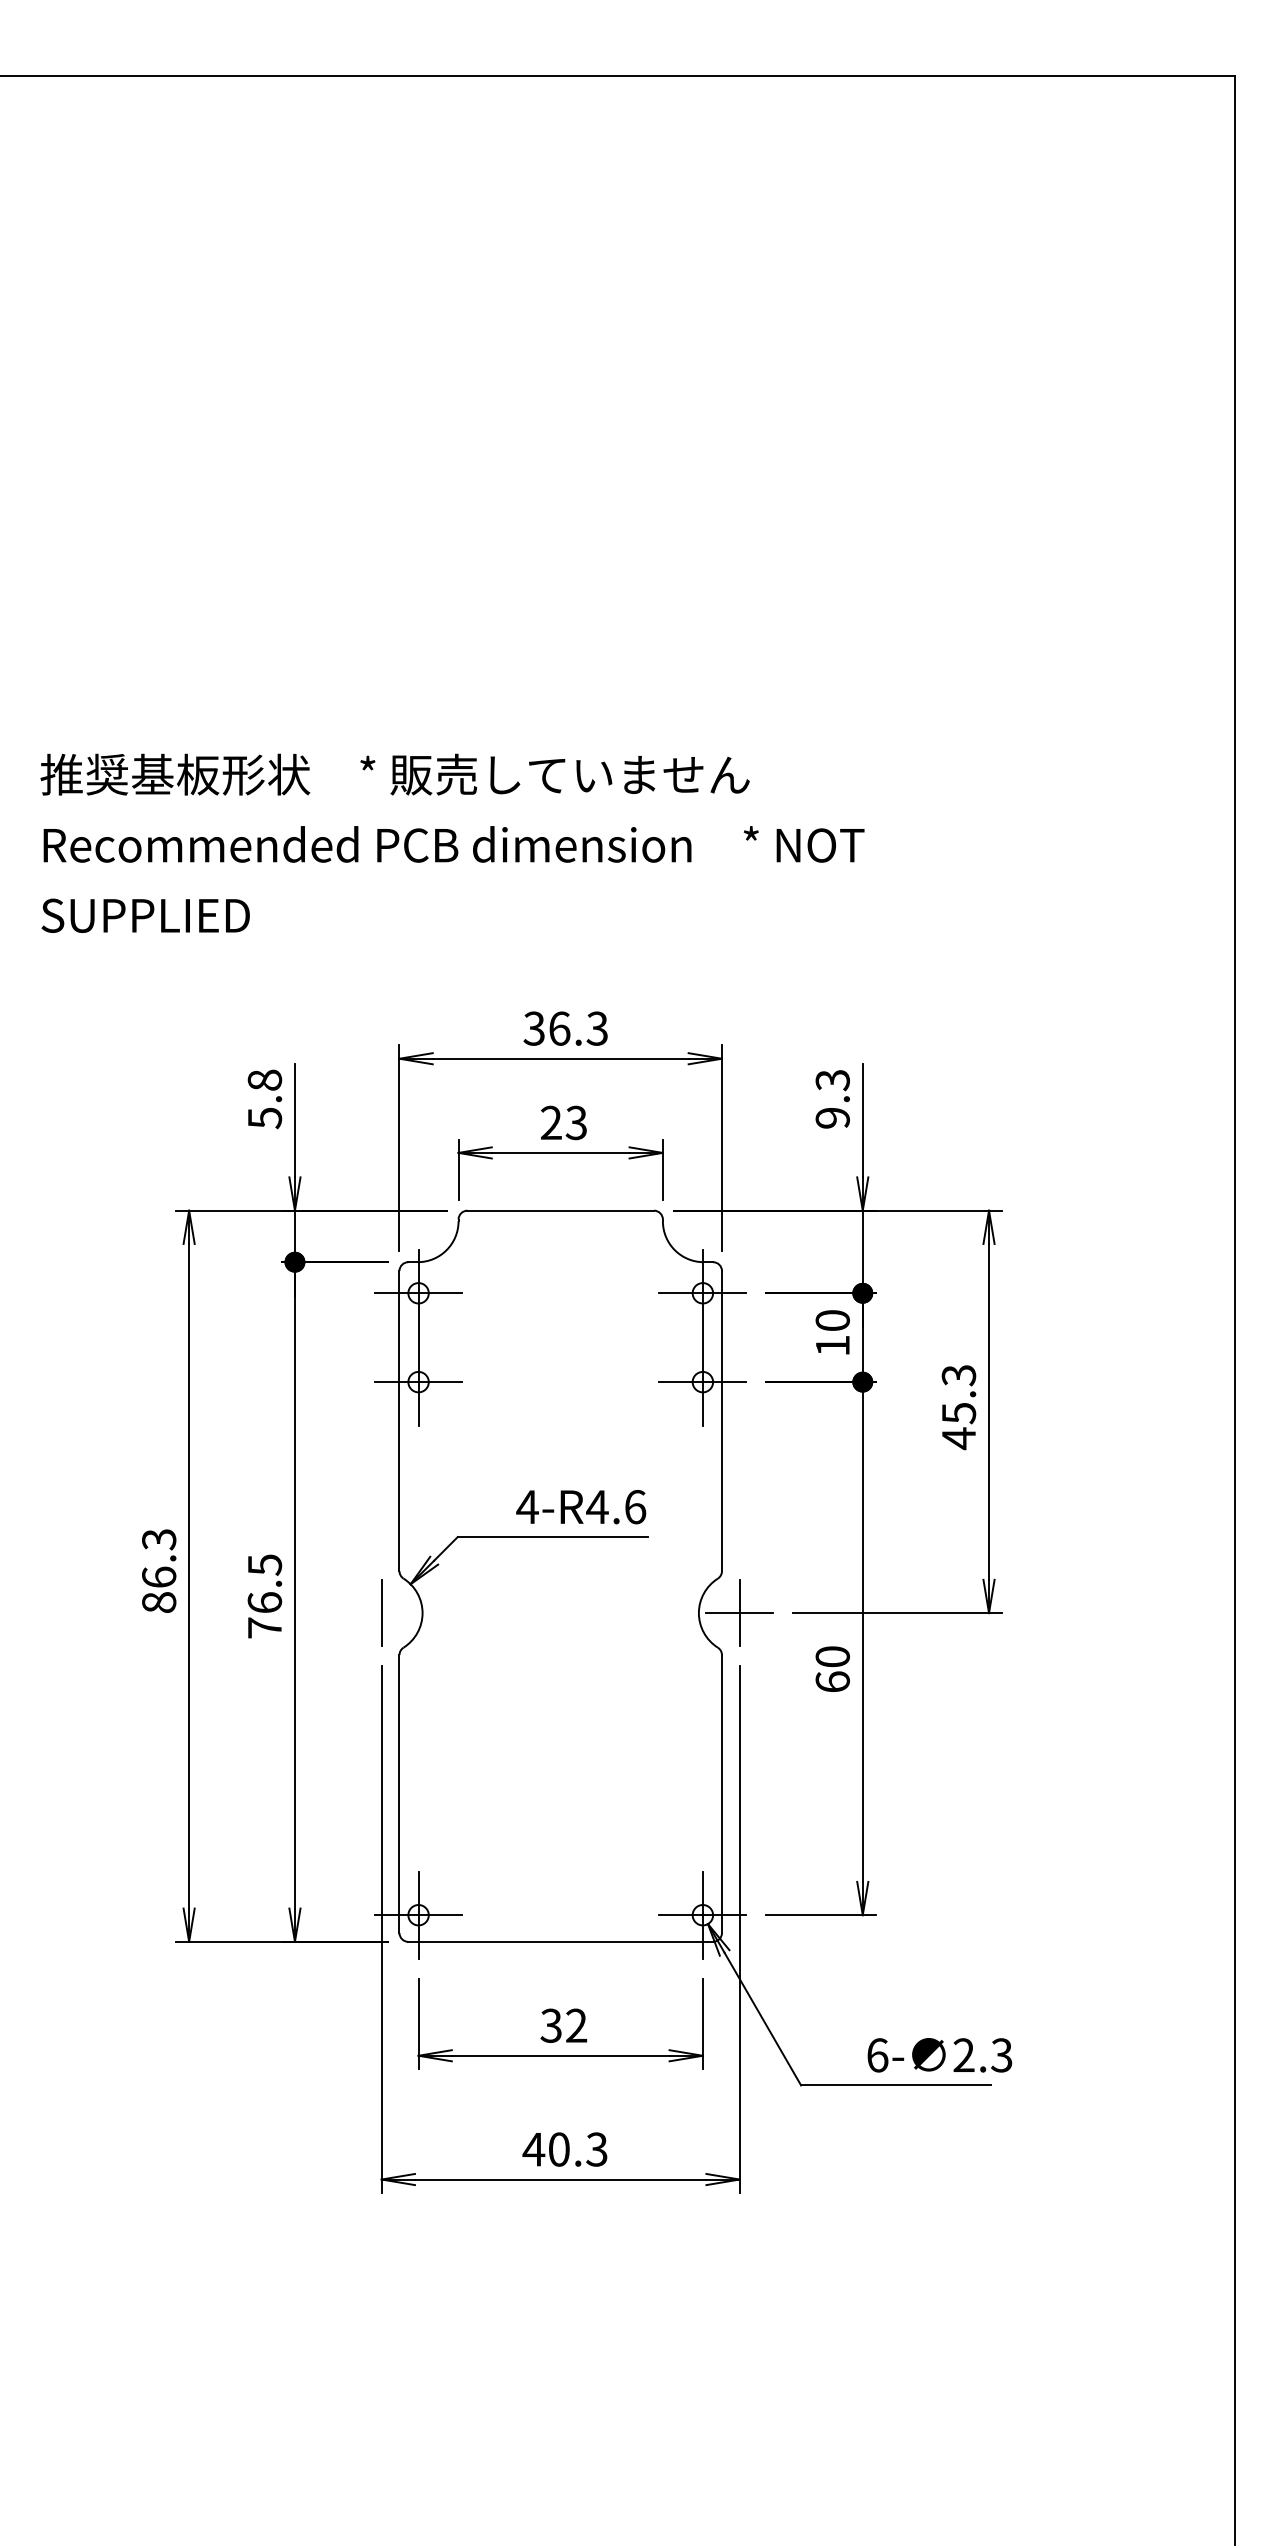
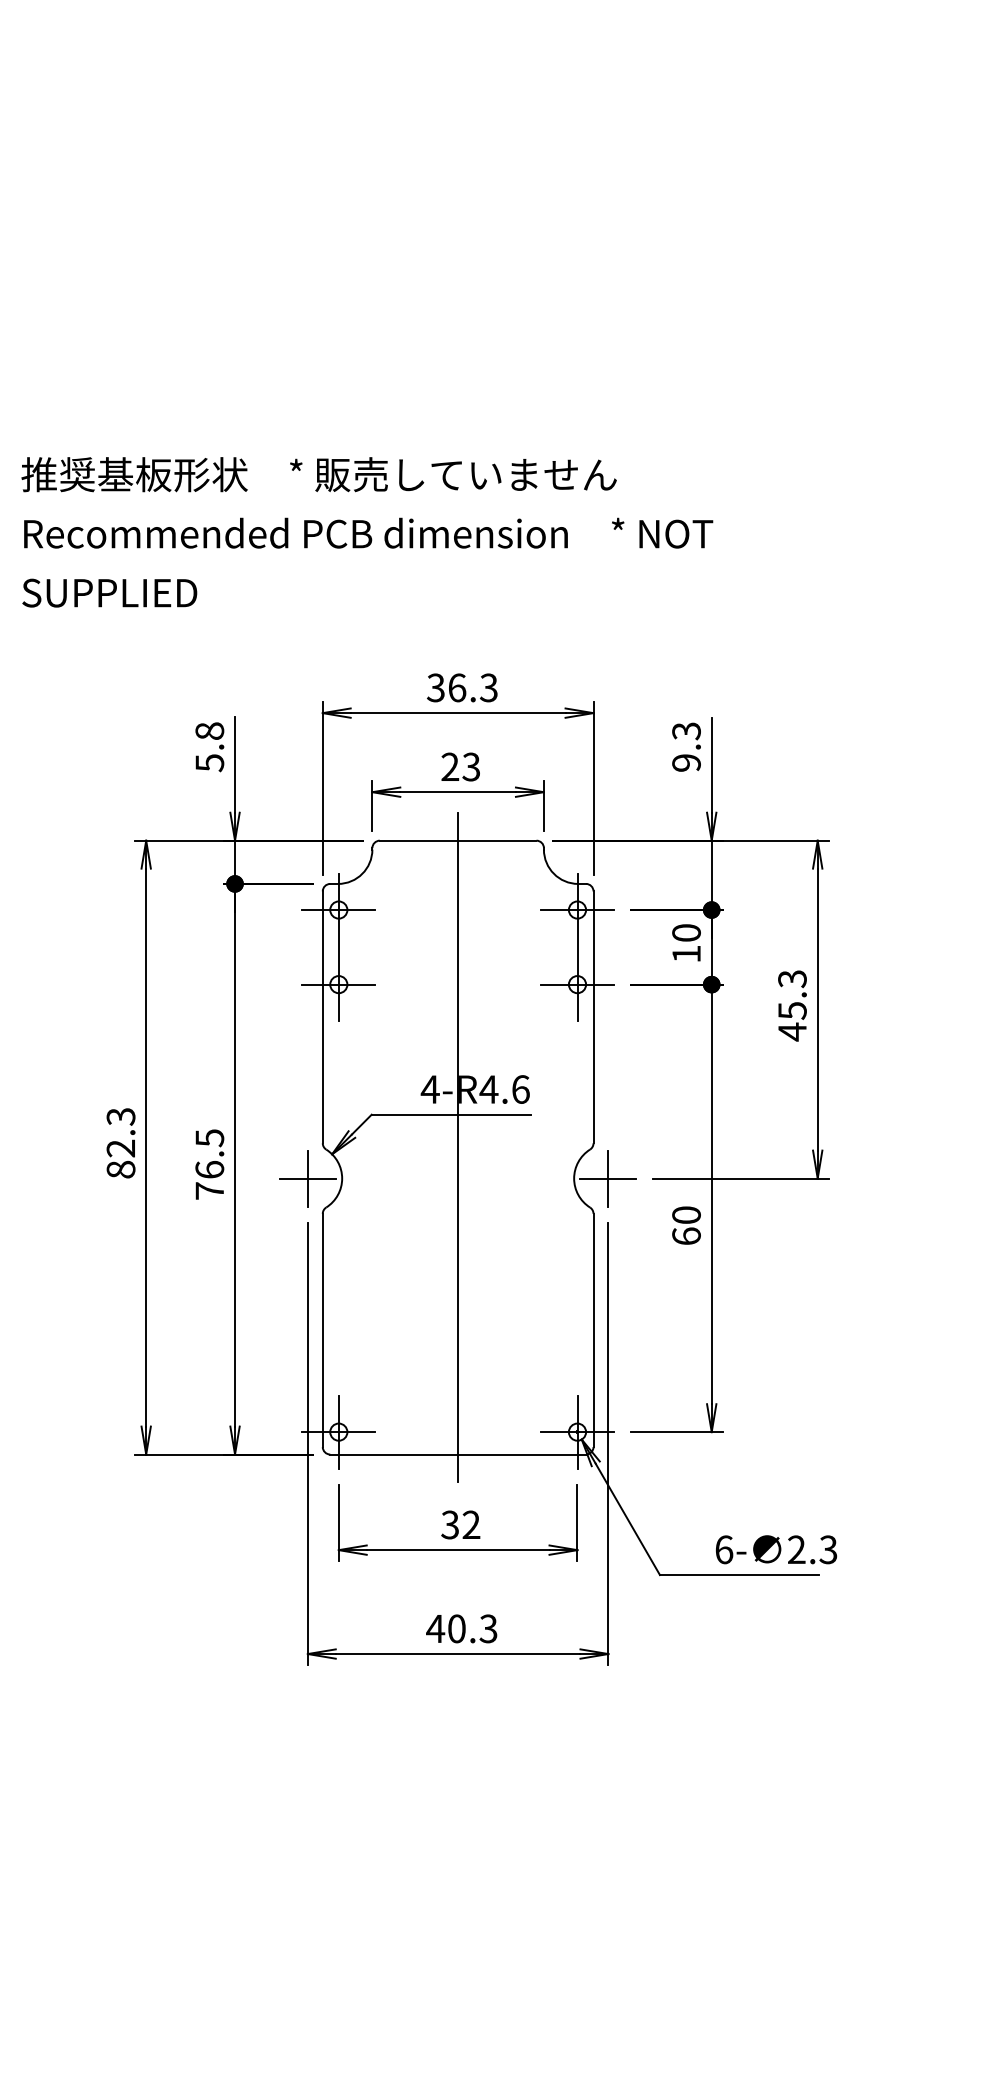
text: (159, 1576) -> (121, 1147), 86.3 -> 82.3
line: (560, 1576) -> (457, 1147), added
line: (381, 1613) -> (307, 1178), added

